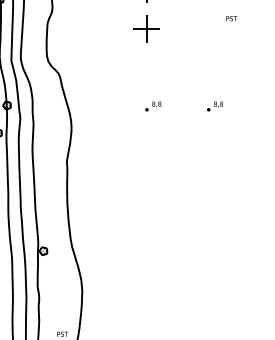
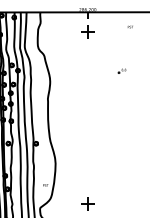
part: (151, 105) -> (90, 70), removed

